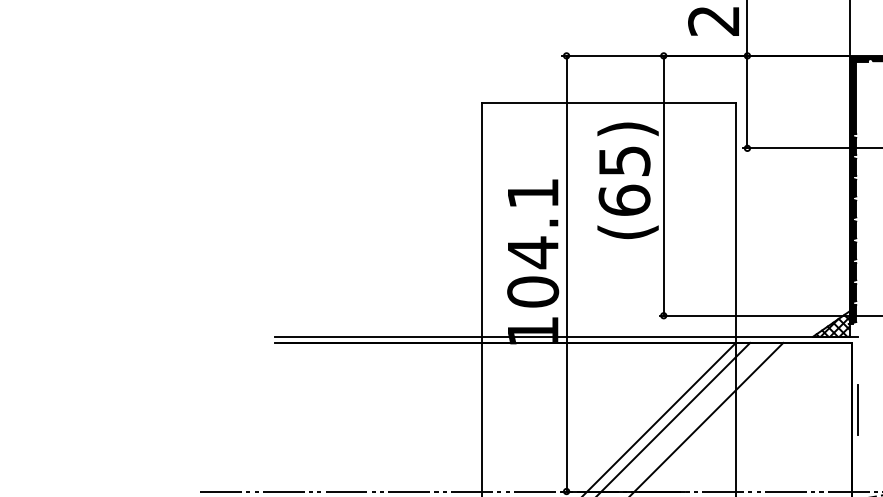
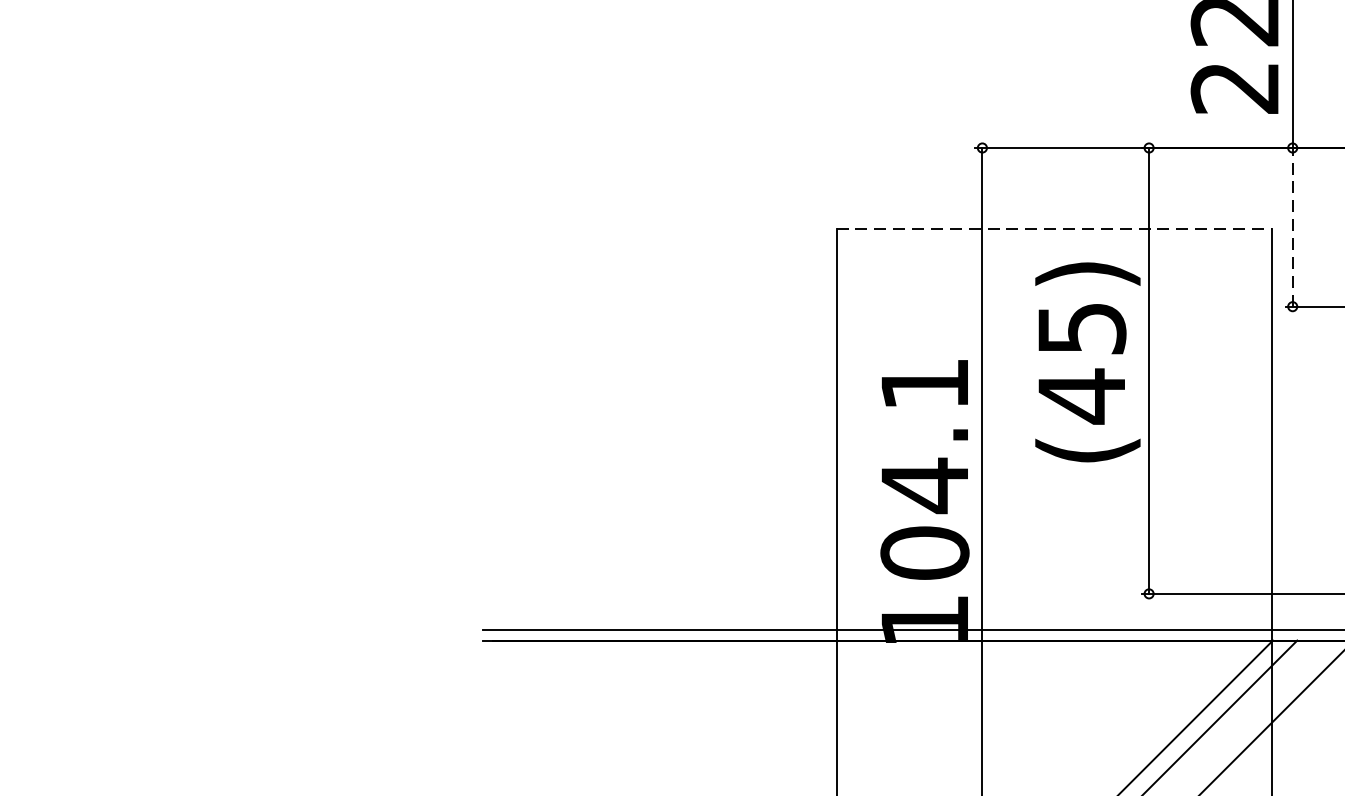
line: (747, 101) -> (1292, 226), solid -> dashed
line: (609, 103) -> (1056, 229), solid -> dashed
text: (624, 200) -> (1081, 396), (65) -> (45)

